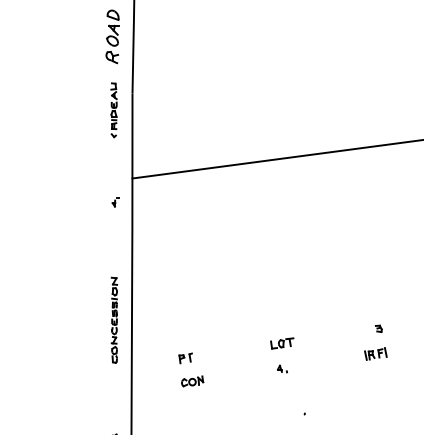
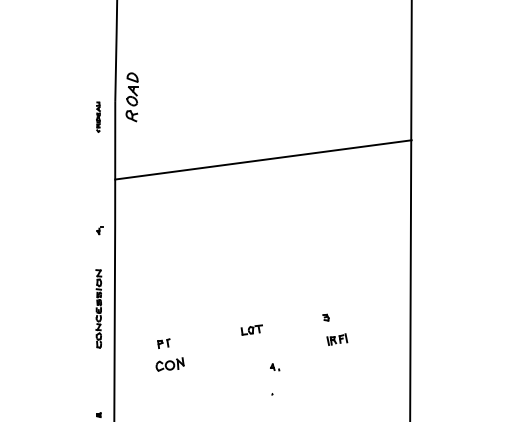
part: (111, 37) -> (131, 97), moved
part: (114, 109) -> (98, 116), size x0.6
part: (115, 202) -> (99, 230), moved
part: (378, 328) -> (325, 317), moved
part: (282, 369) -> (275, 367), moved
part: (191, 381) -> (169, 364), size x1.4

